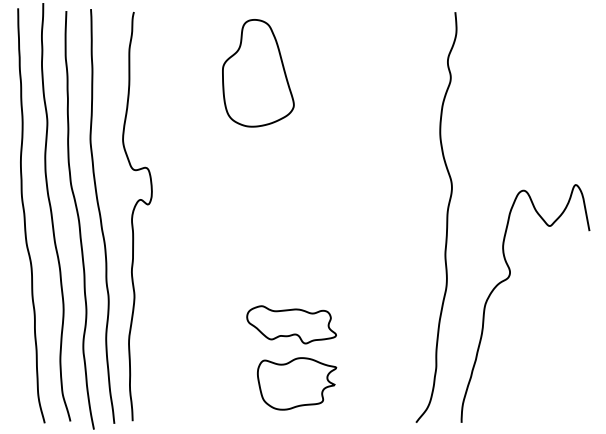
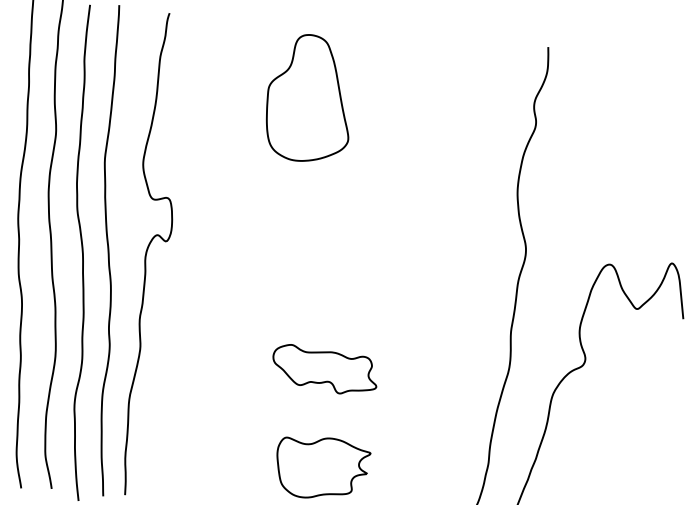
part: (291, 324) -> (324, 369), moved

